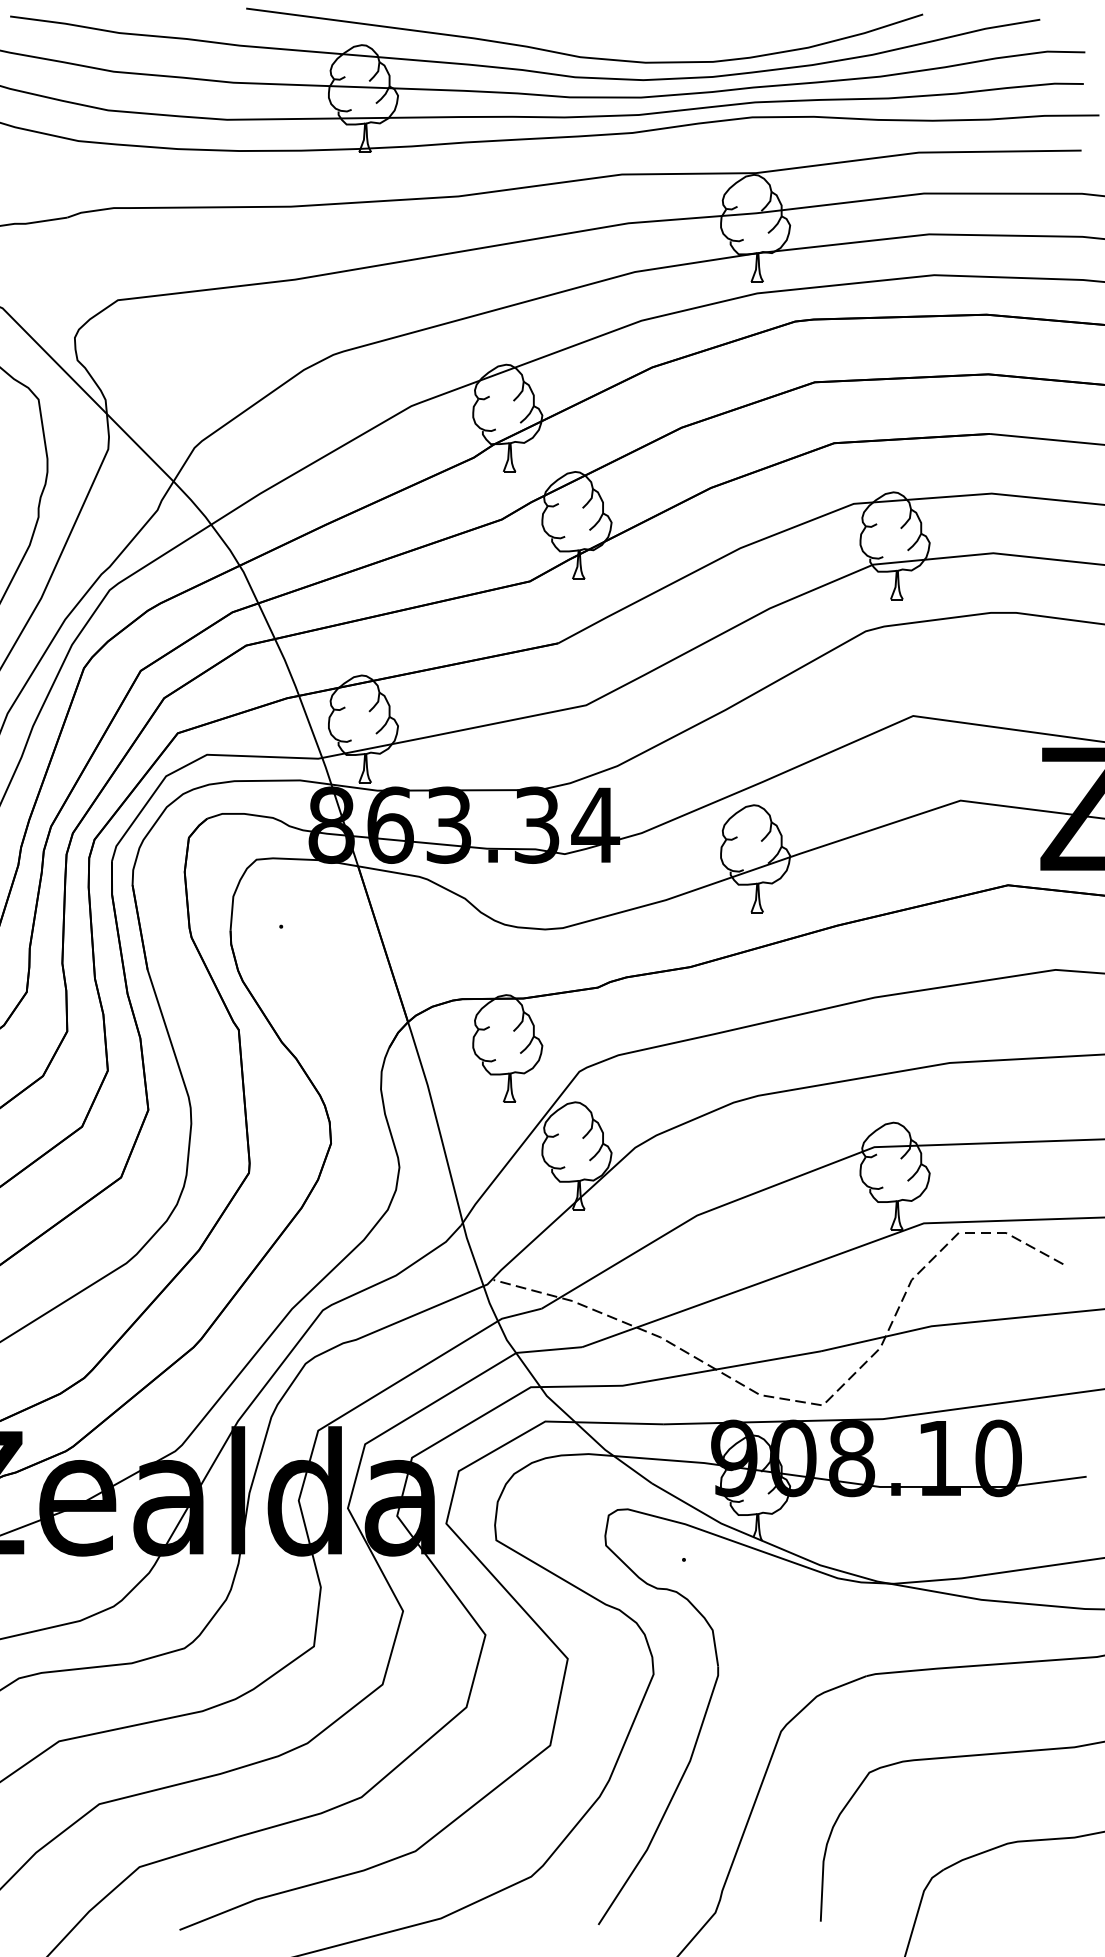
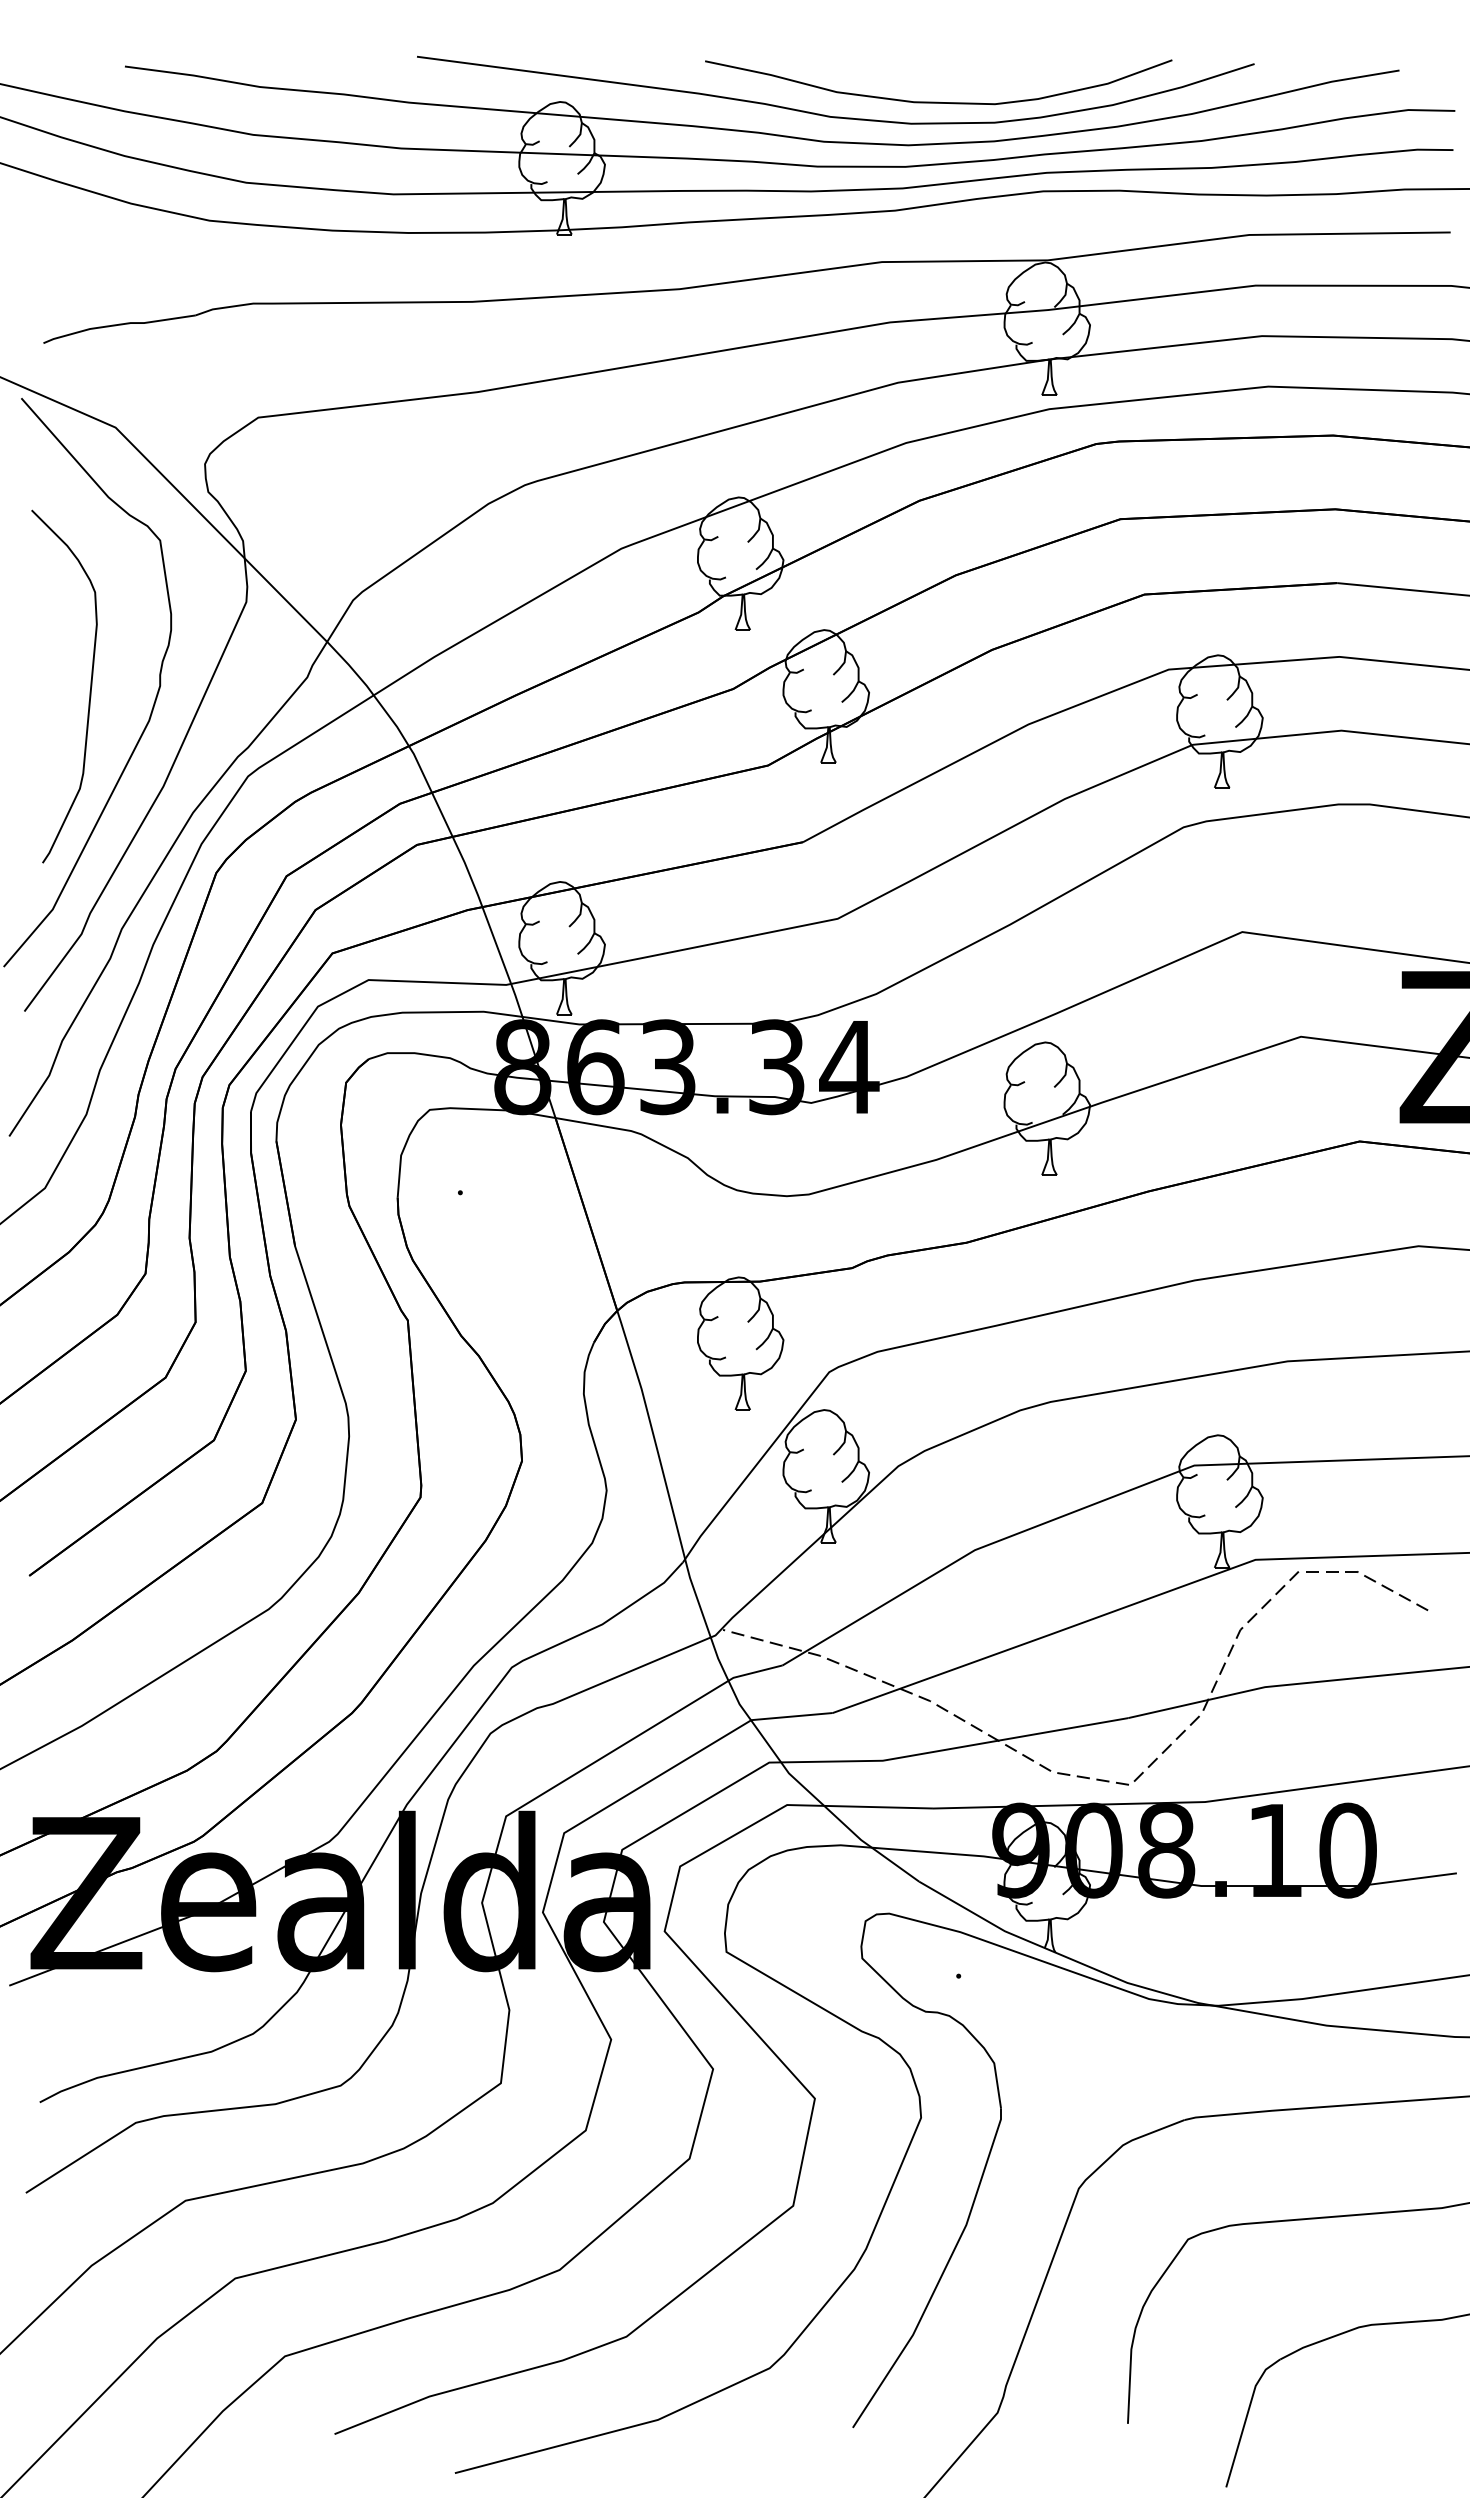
curve: (667, 44) -> (938, 101), added

